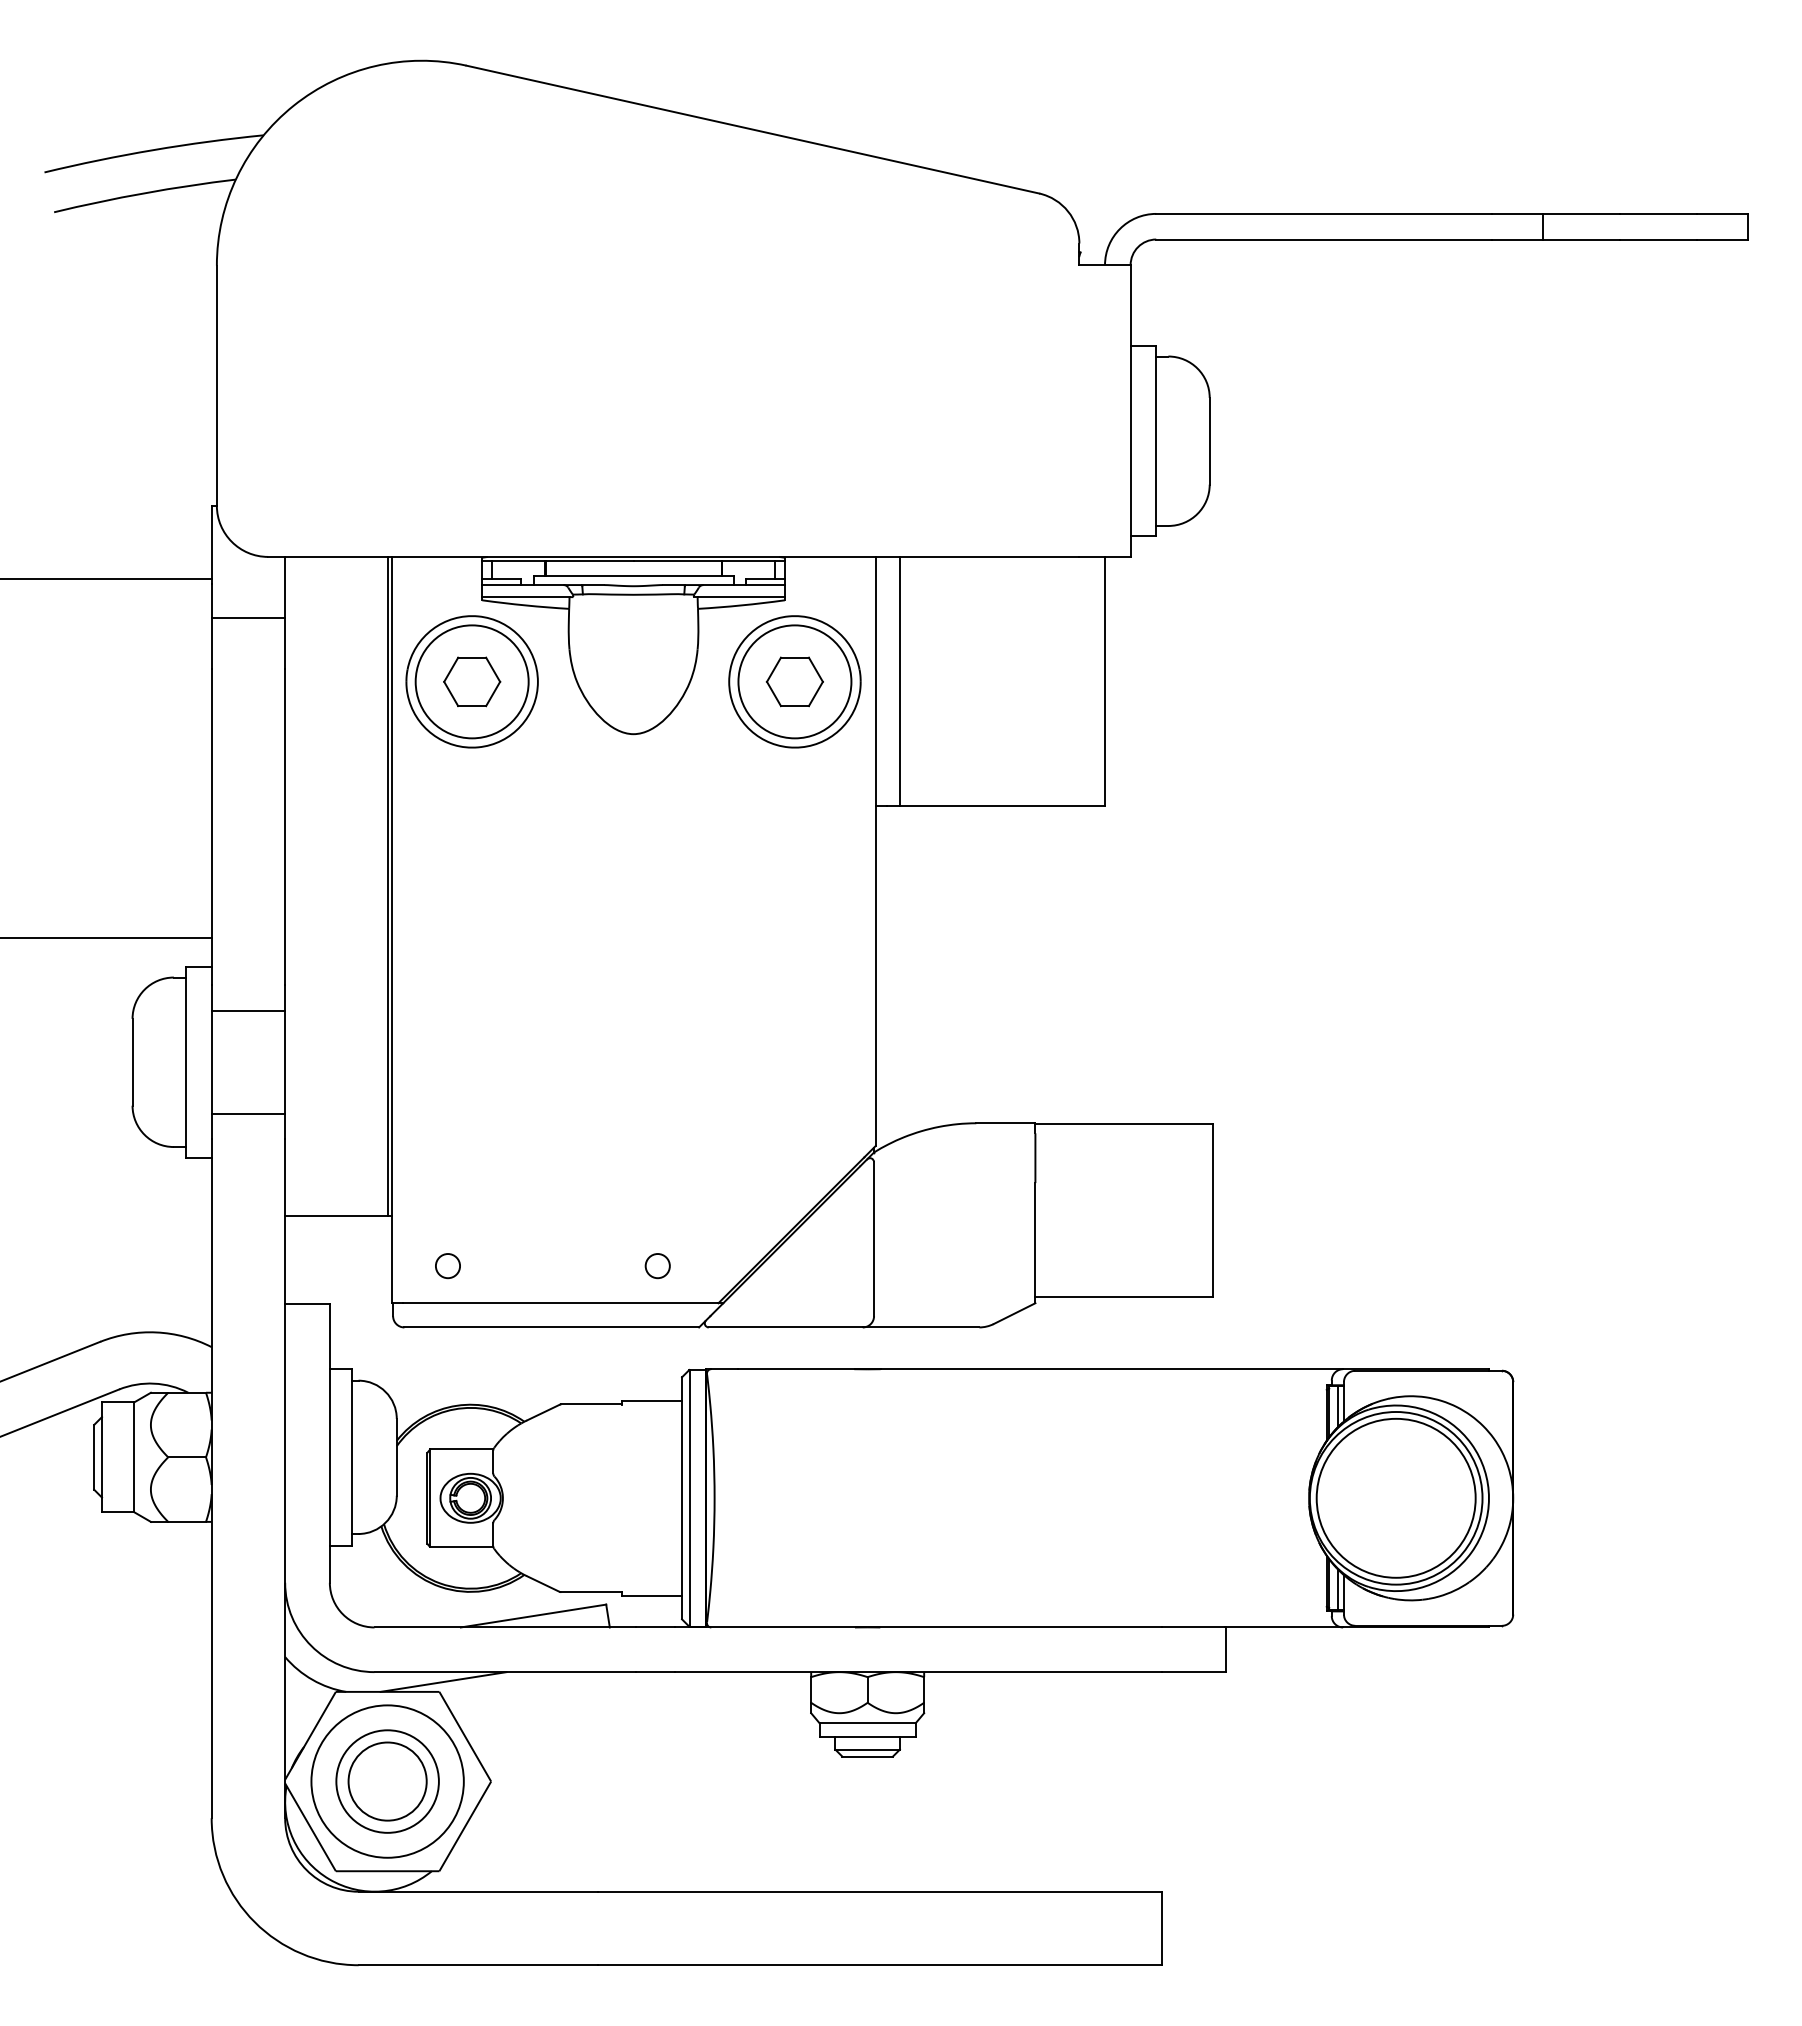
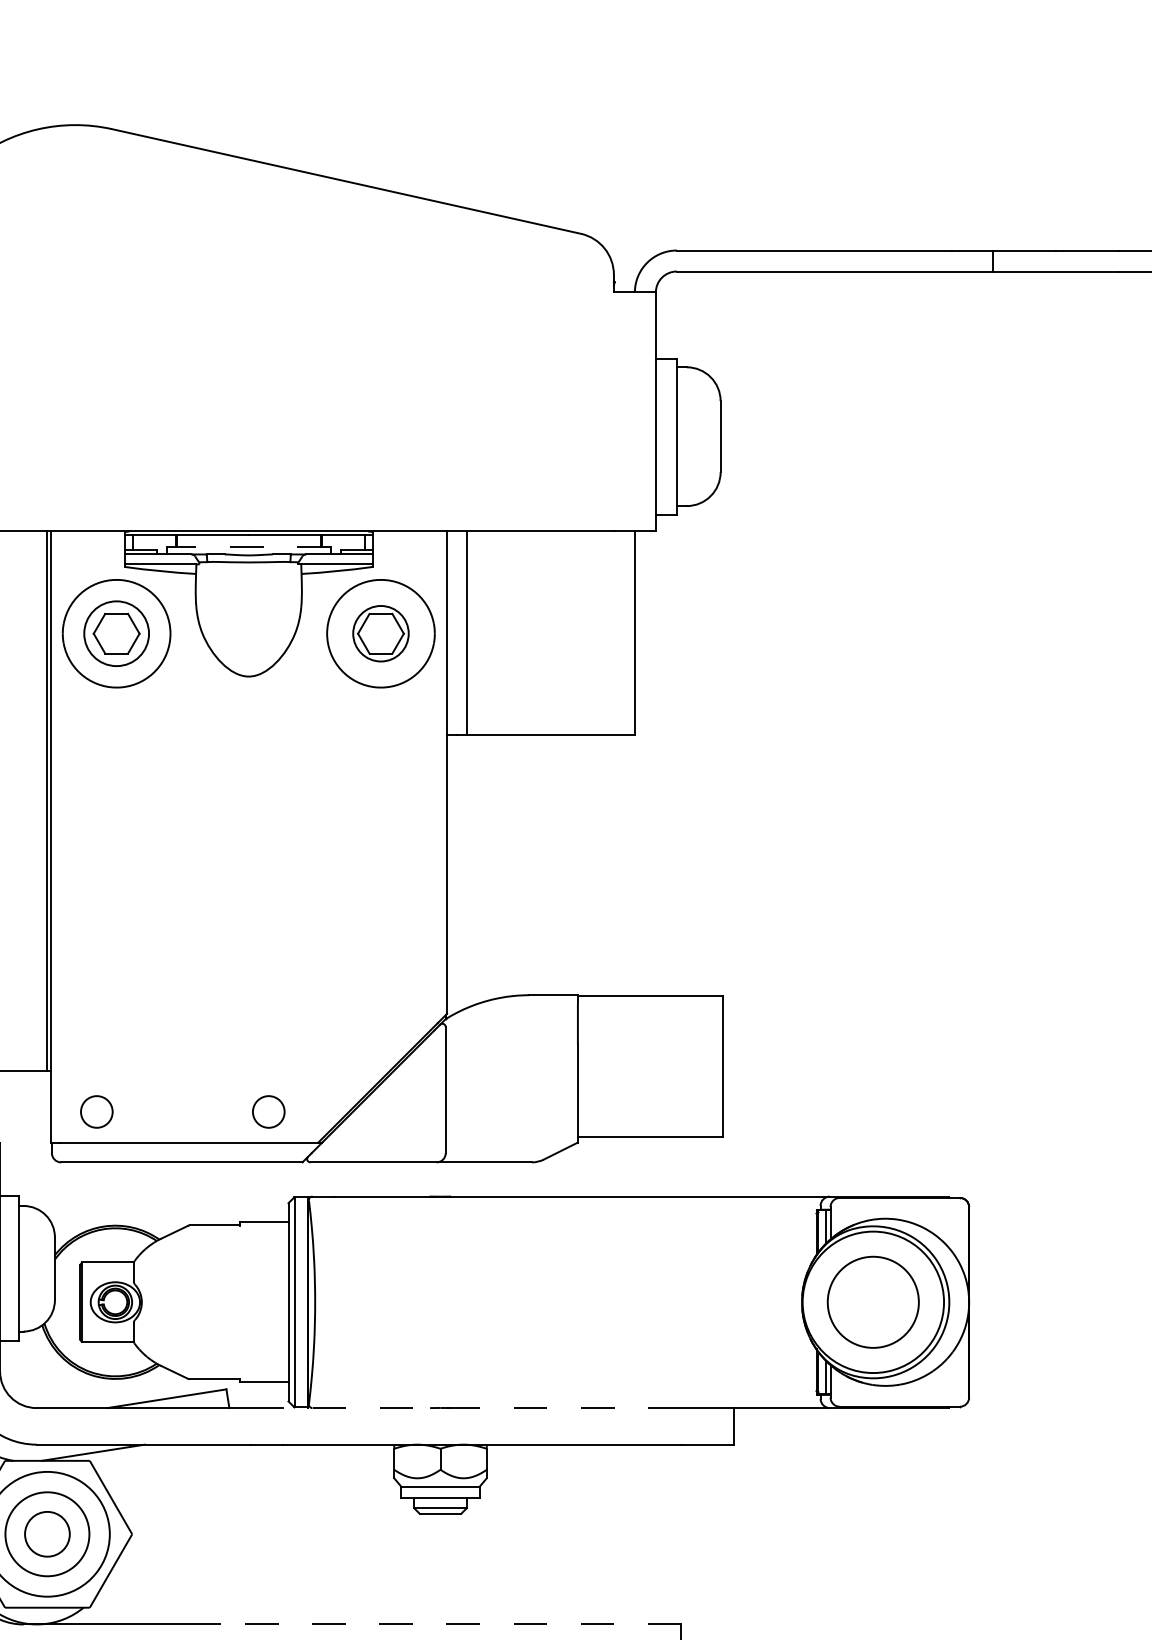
line: (633, 576) -> (248, 547), solid -> dashed
circle: (471, 681) -> (116, 633), size x0.7
circle: (794, 681) -> (380, 633), size x0.6
circle: (447, 1266) -> (96, 1112), size x1.6
circle: (657, 1266) -> (268, 1112), size x1.6
circle: (1395, 1497) -> (872, 1301), size x0.7
line: (918, 1627) -> (482, 1408), solid -> dashed
circle: (387, 1781) -> (47, 1534), size x0.7
line: (879, 1891) -> (450, 1624), solid -> dashed

